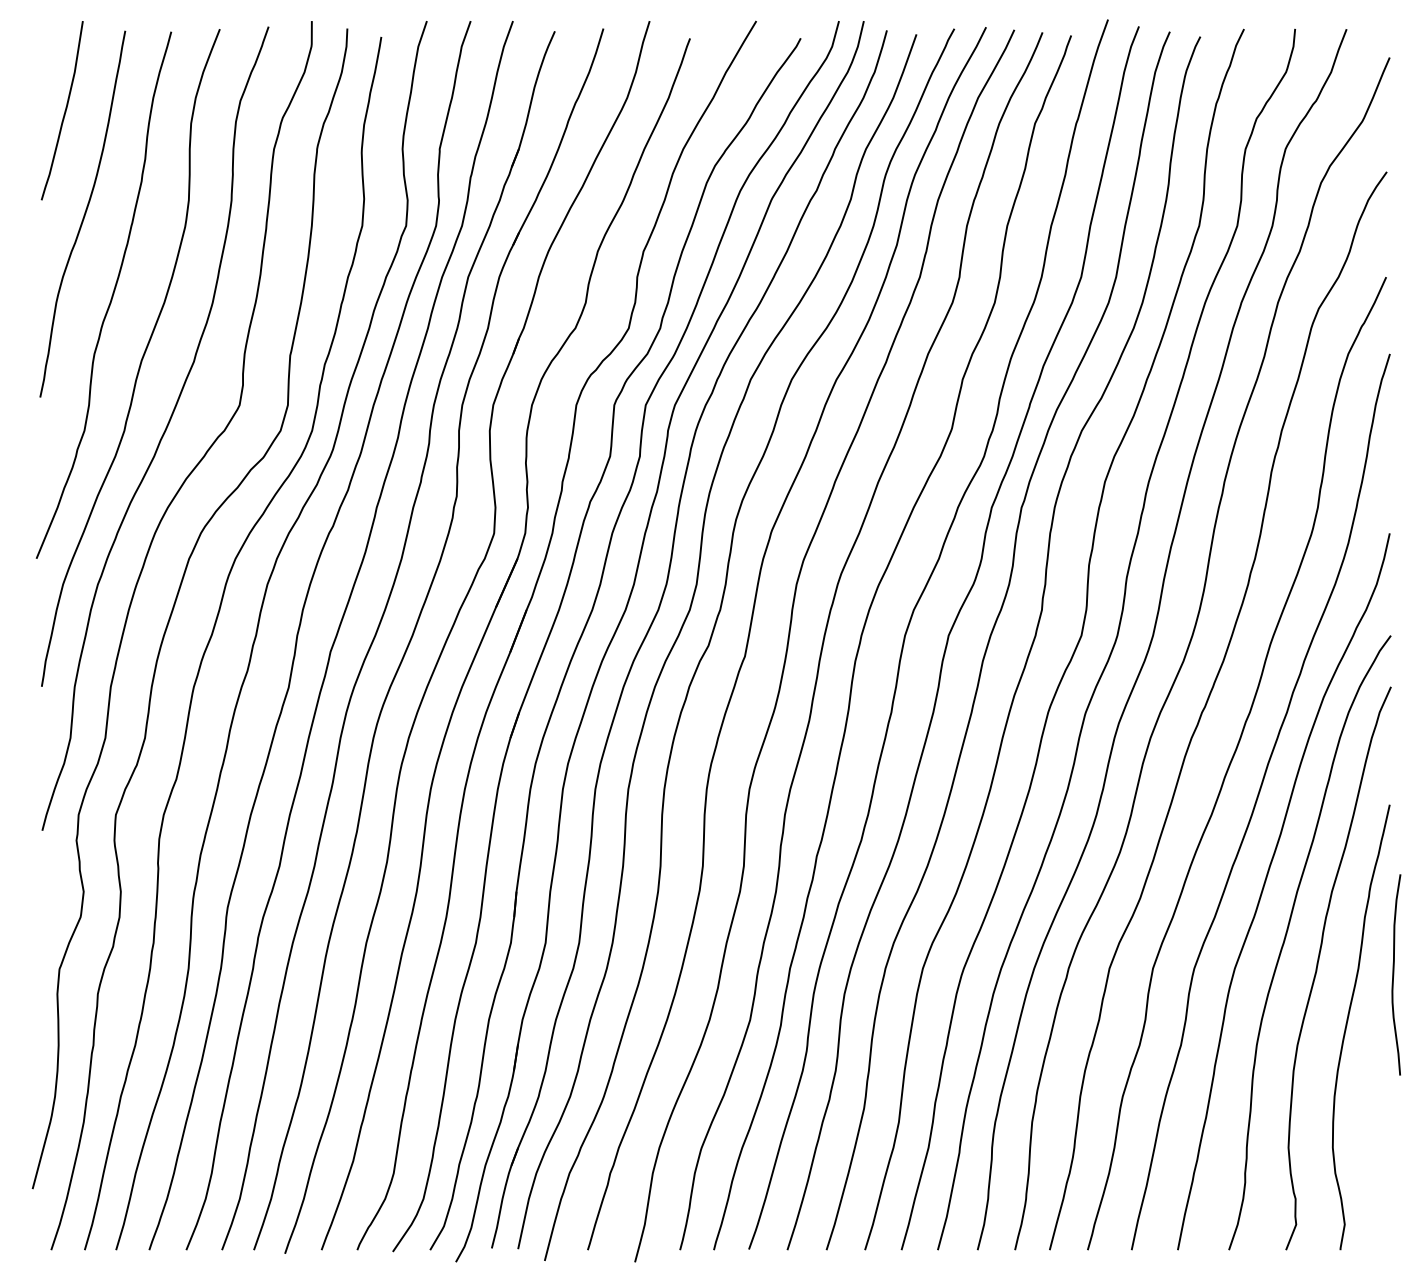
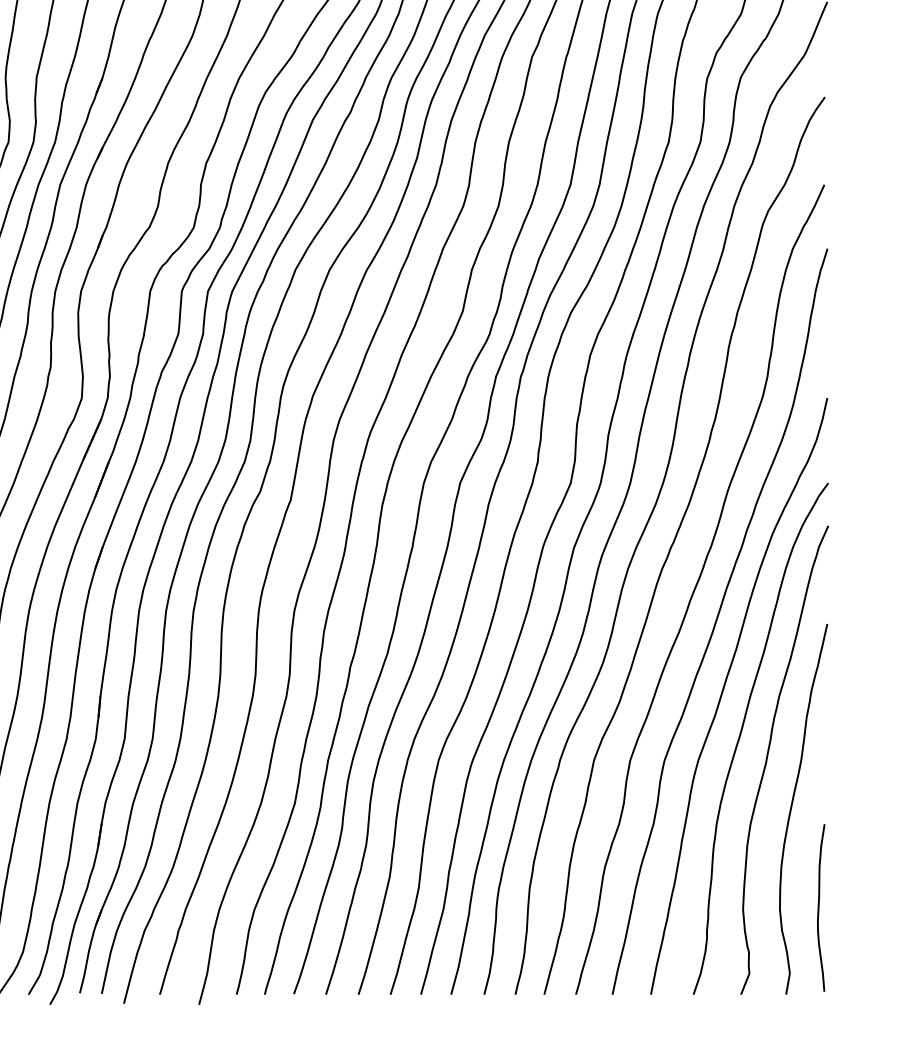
curve: (1394, 974) -> (819, 907), moved

